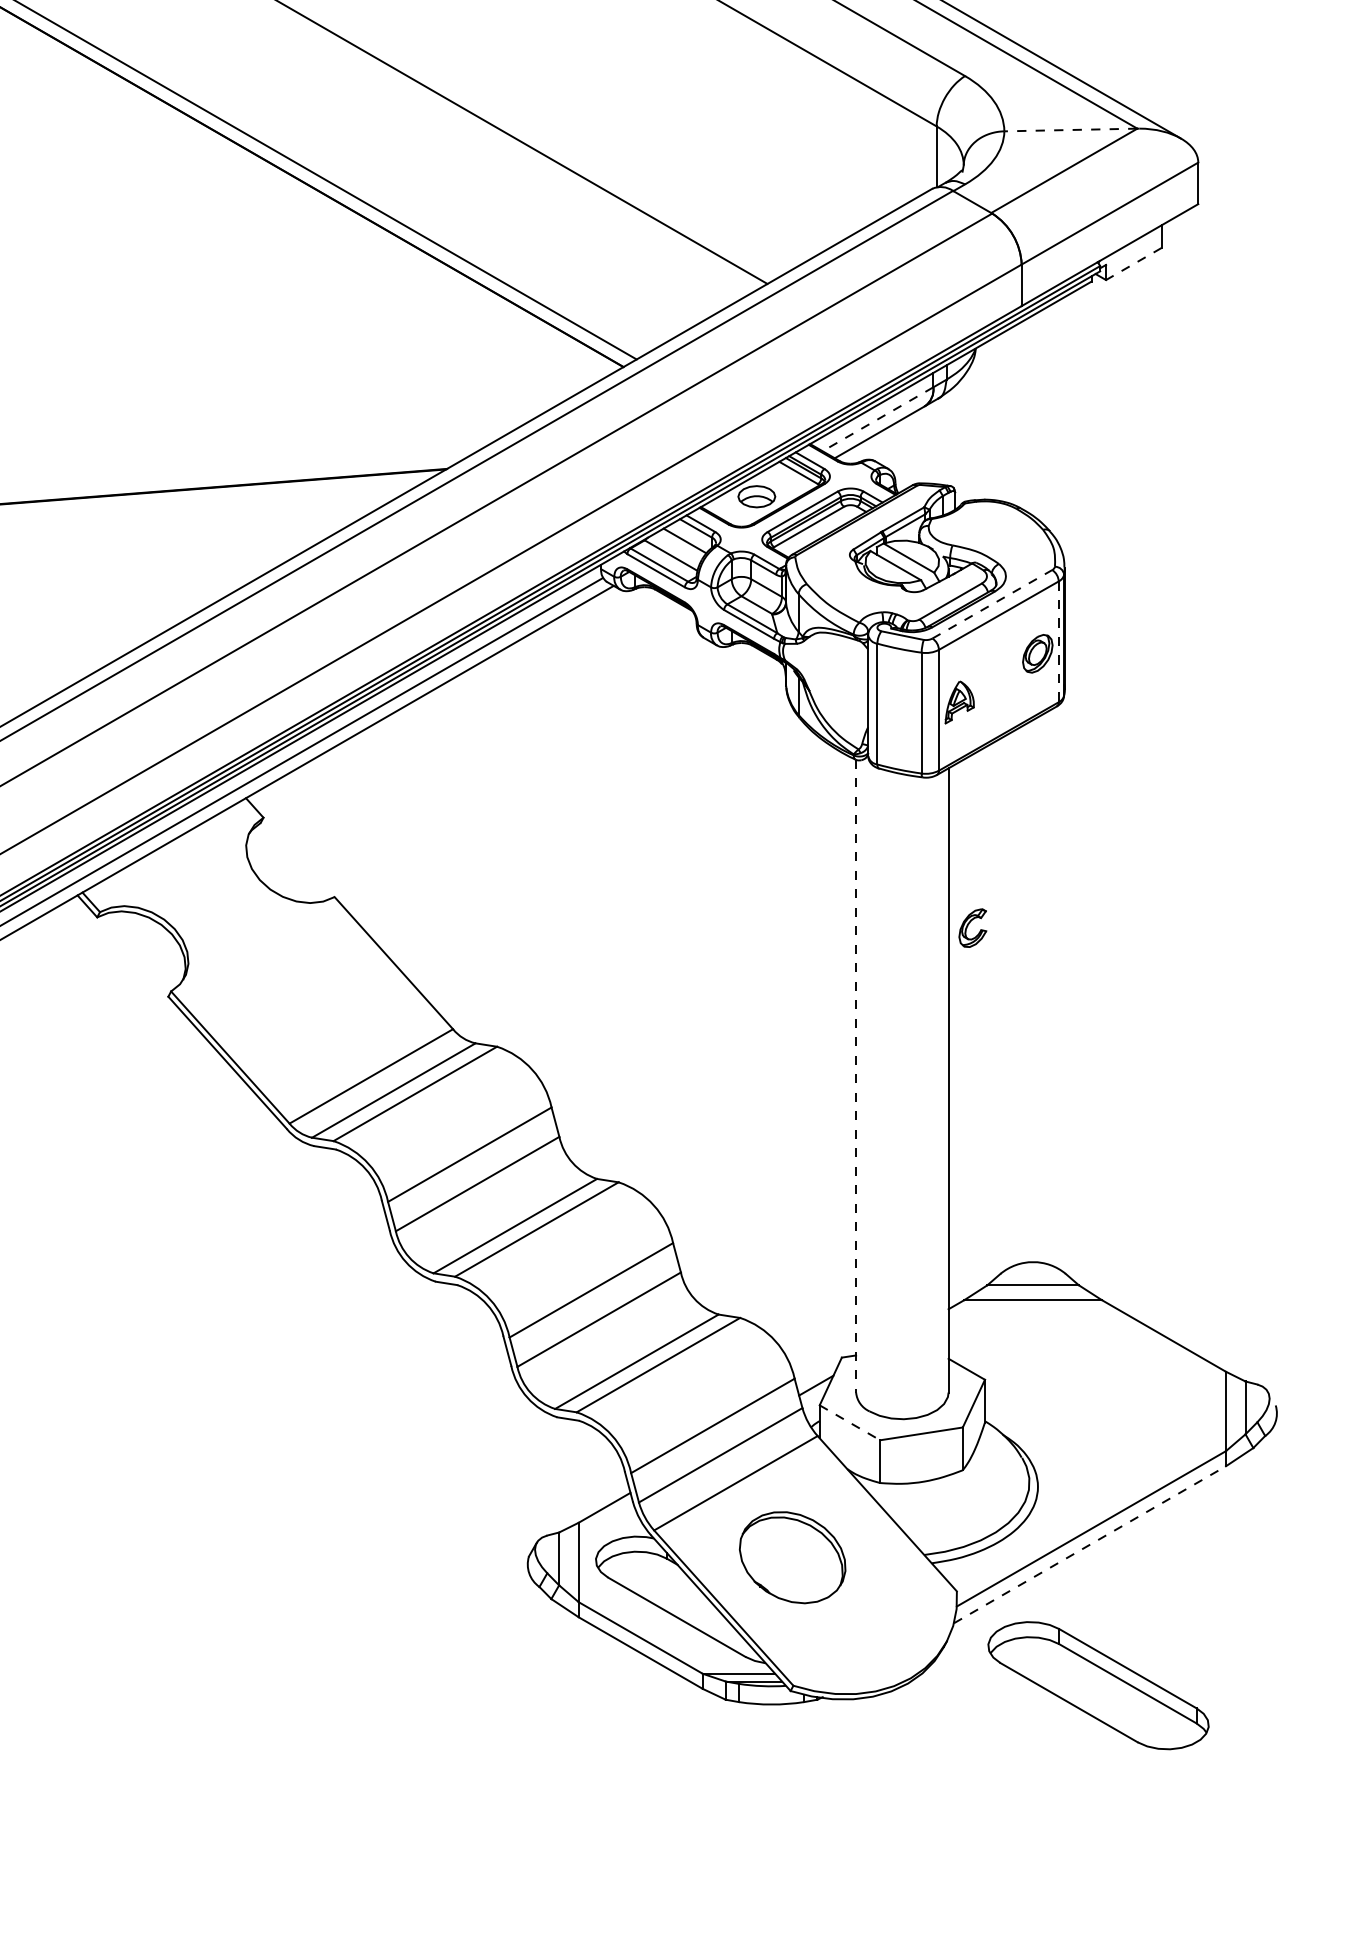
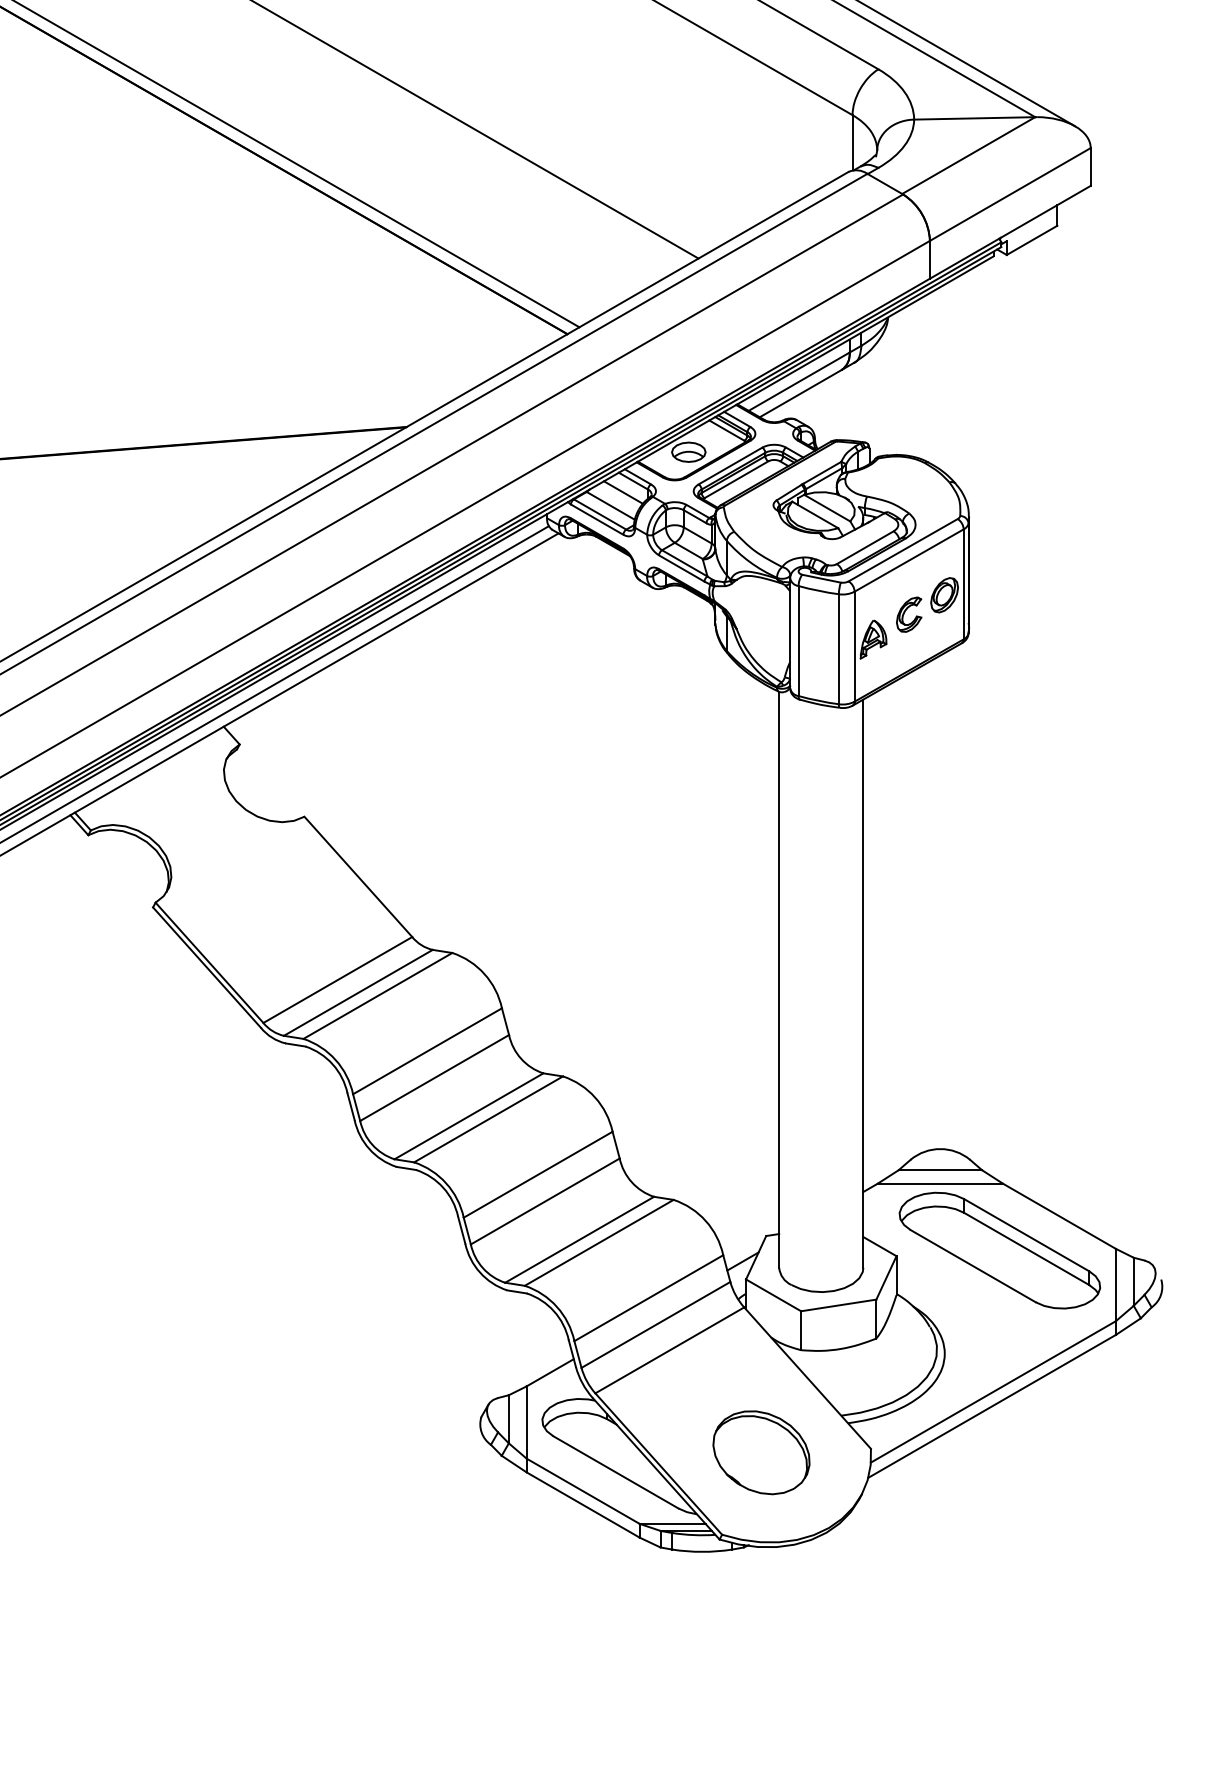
line: (1070, 130) -> (974, 118), dashed -> solid
line: (1133, 264) -> (1031, 240), dashed -> solid
line: (878, 419) -> (799, 381), dashed -> solid
line: (992, 604) -> (903, 550), dashed -> solid
line: (1058, 642) -> (963, 584), dashed -> solid
part: (972, 927) -> (908, 614), moved
line: (856, 1076) -> (779, 980), dashed -> solid
line: (849, 1422) -> (773, 1295), dashed -> solid
line: (1090, 1544) -> (992, 1406), dashed -> solid
part: (792, 1557) -> (761, 1452), moved
part: (1098, 1685) -> (999, 1250), moved

